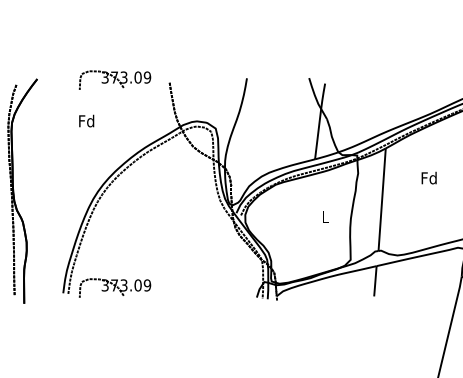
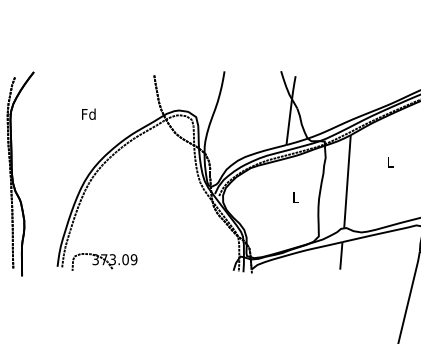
part: (114, 79) -> (104, 72), removed
text: (86, 120) -> (88, 113), moved
text: (429, 177) -> (390, 161), Fd -> L

